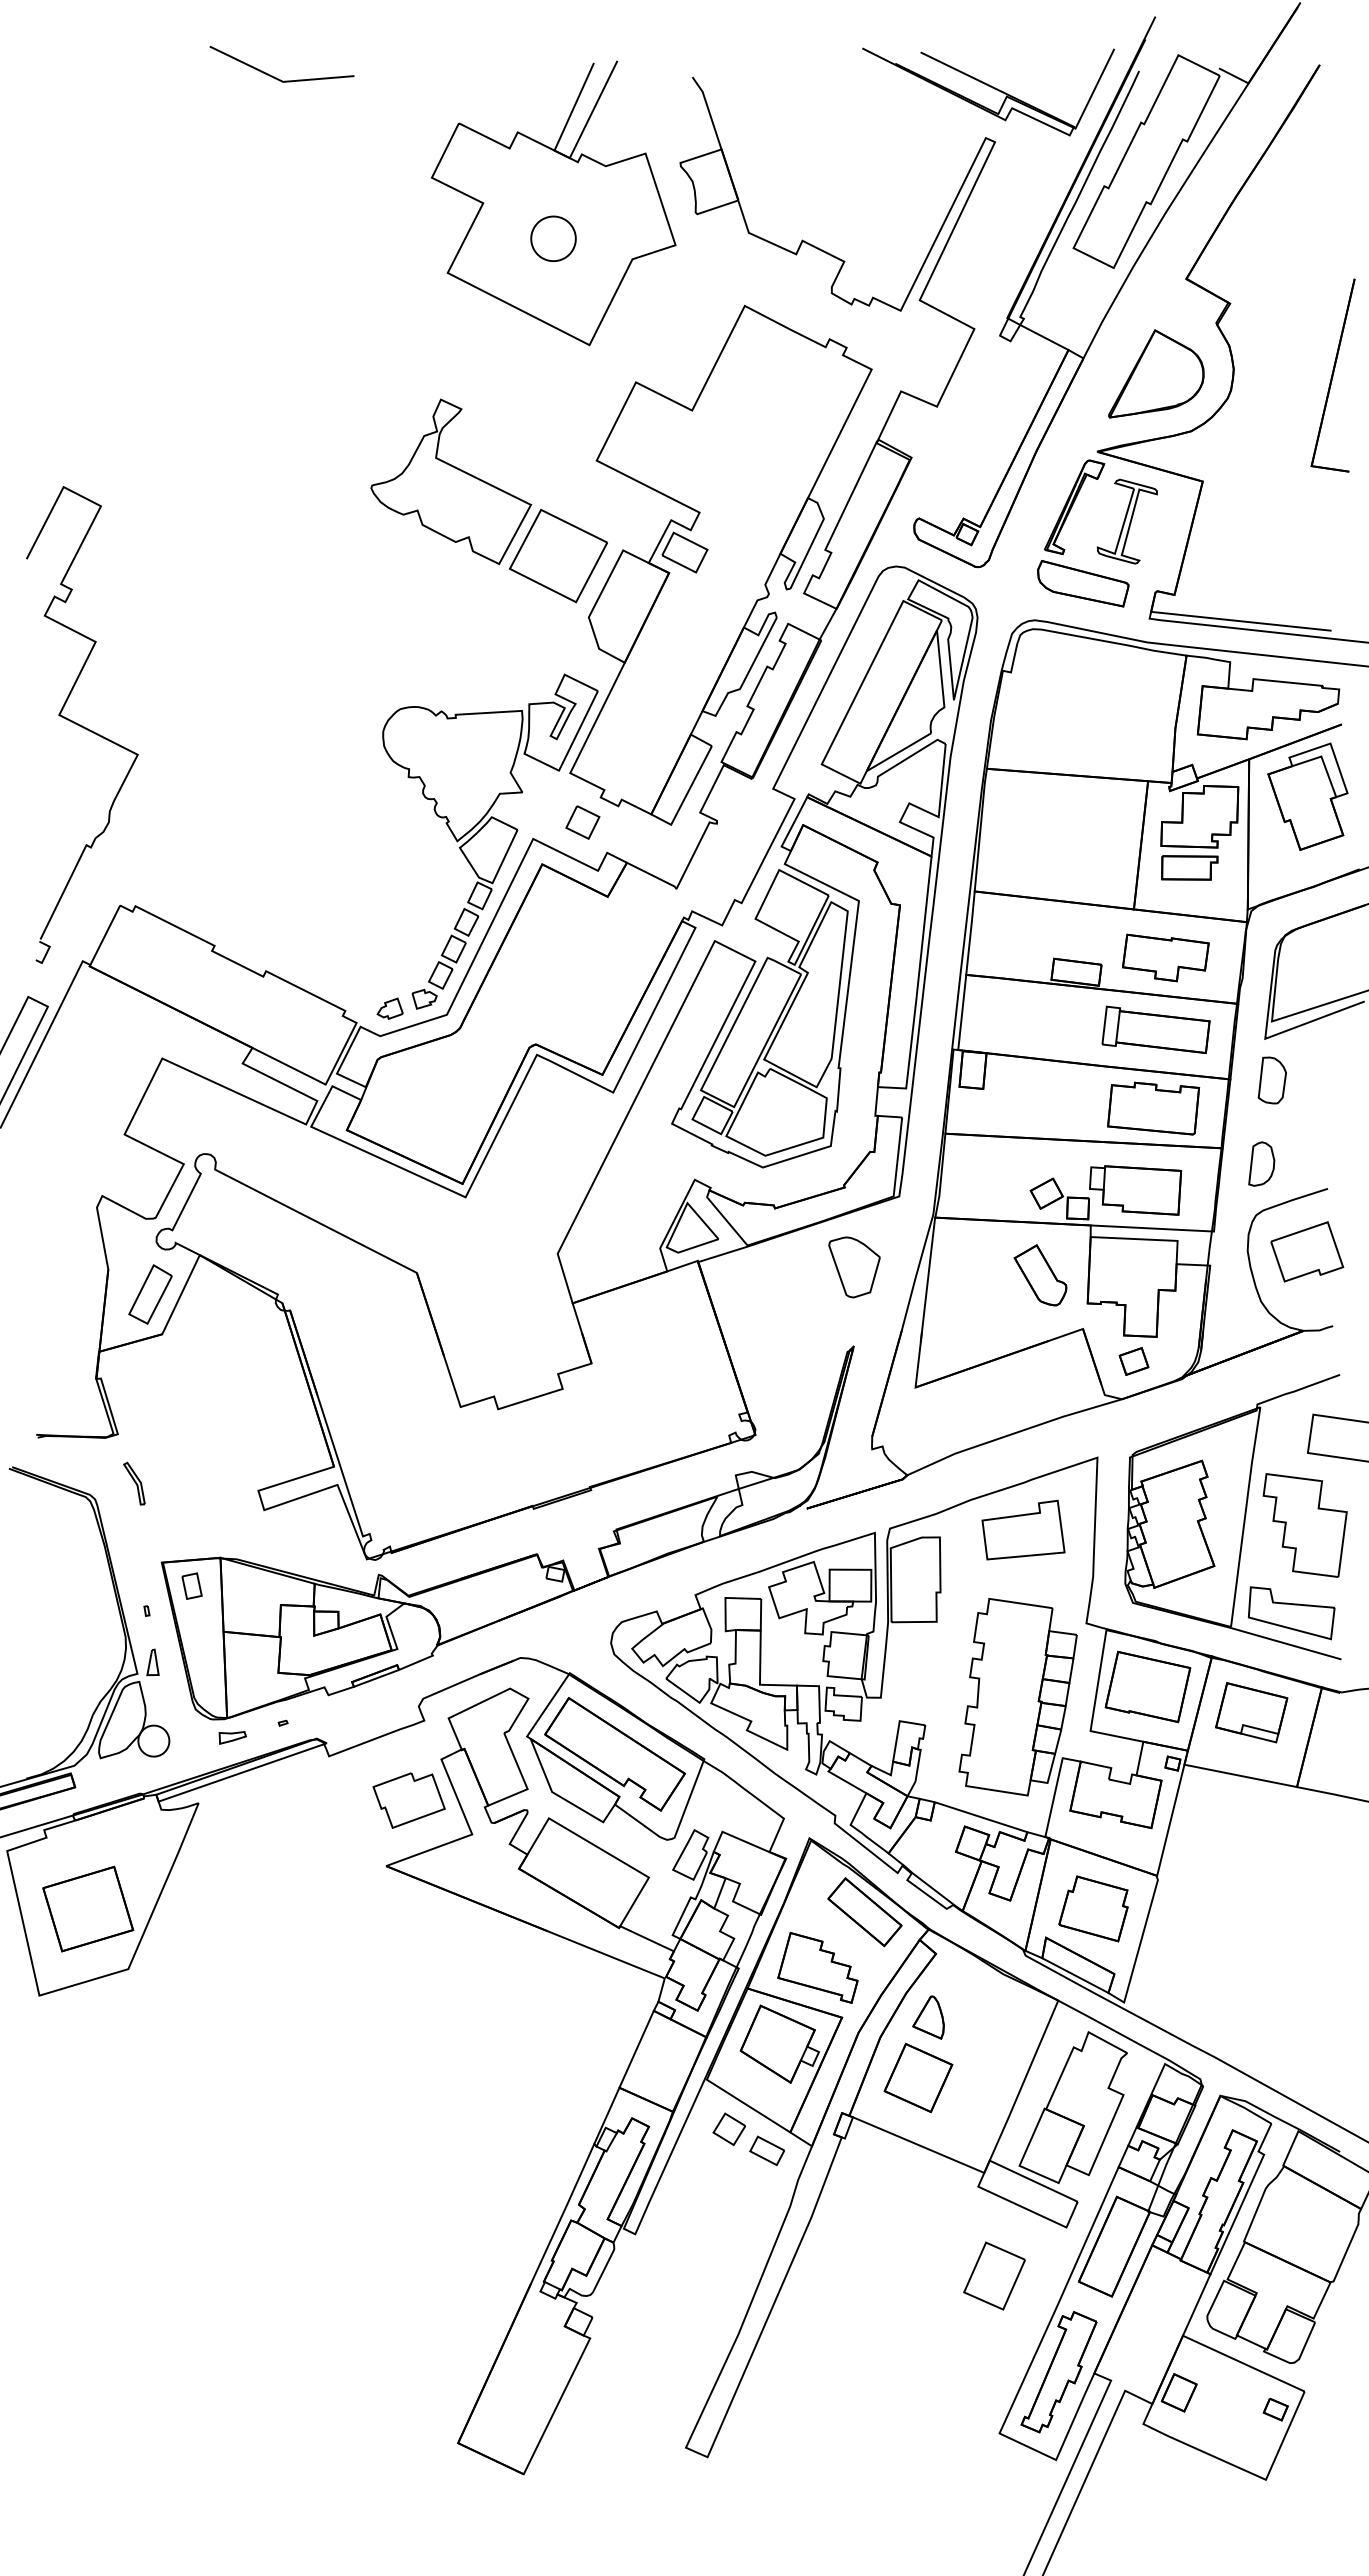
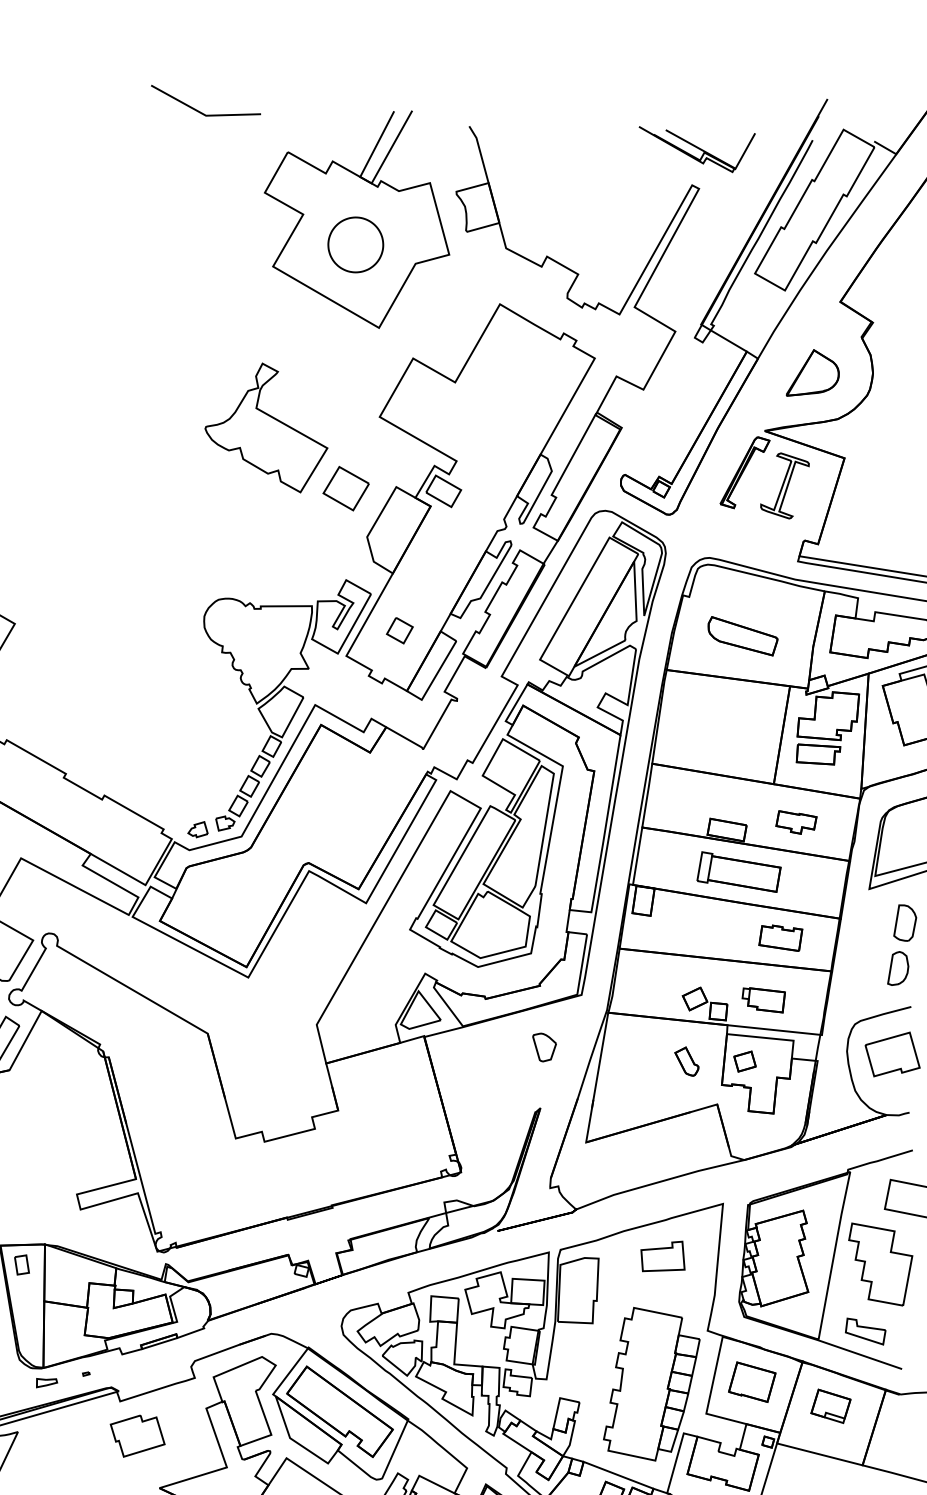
line: (274, 76) -> (199, 111), moved
part: (988, 91) -> (696, 149), size x0.6
part: (553, 238) -> (355, 244), size x1.6
part: (1156, 373) -> (813, 373), size x0.7
part: (557, 555) -> (345, 488), size x0.6
part: (1083, 583) -> (743, 636), moved
part: (582, 822) -> (399, 630), moved
part: (1165, 957) -> (796, 822), size x0.6
part: (1155, 1029) -> (738, 871), moved
part: (1271, 1080) -> (904, 923), moved
part: (1153, 1108) -> (780, 937), size x0.6
part: (1261, 1163) -> (898, 968), moved
part: (1135, 1190) -> (763, 1000), size x0.6
part: (854, 1267) -> (544, 1047), size x0.6
part: (1040, 1275) -> (686, 1061), size x0.6
part: (1133, 1361) -> (744, 1061), moved
part: (1023, 1529) -> (663, 1256), size x0.7
part: (1291, 1613) -> (865, 1331), size x0.6
part: (1147, 1686) -> (751, 1381), size x0.7
part: (1251, 1712) -> (830, 1406), size x0.7
part: (408, 1800) -> (137, 1436), moved

